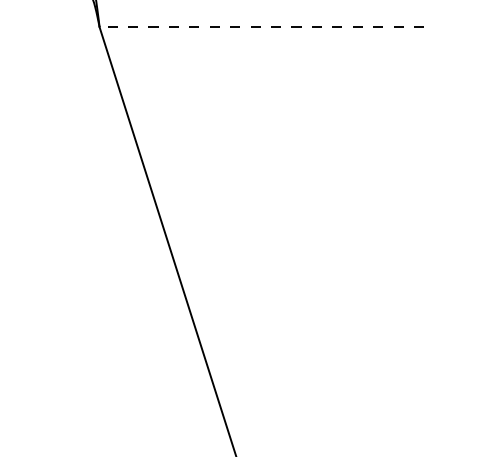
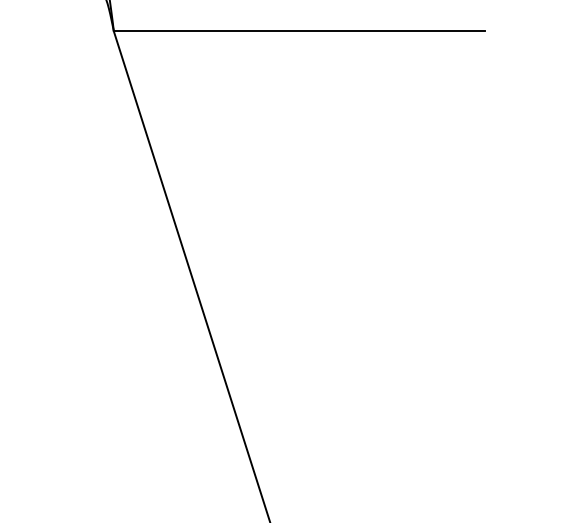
line: (261, 27) -> (299, 31), dashed -> solid

